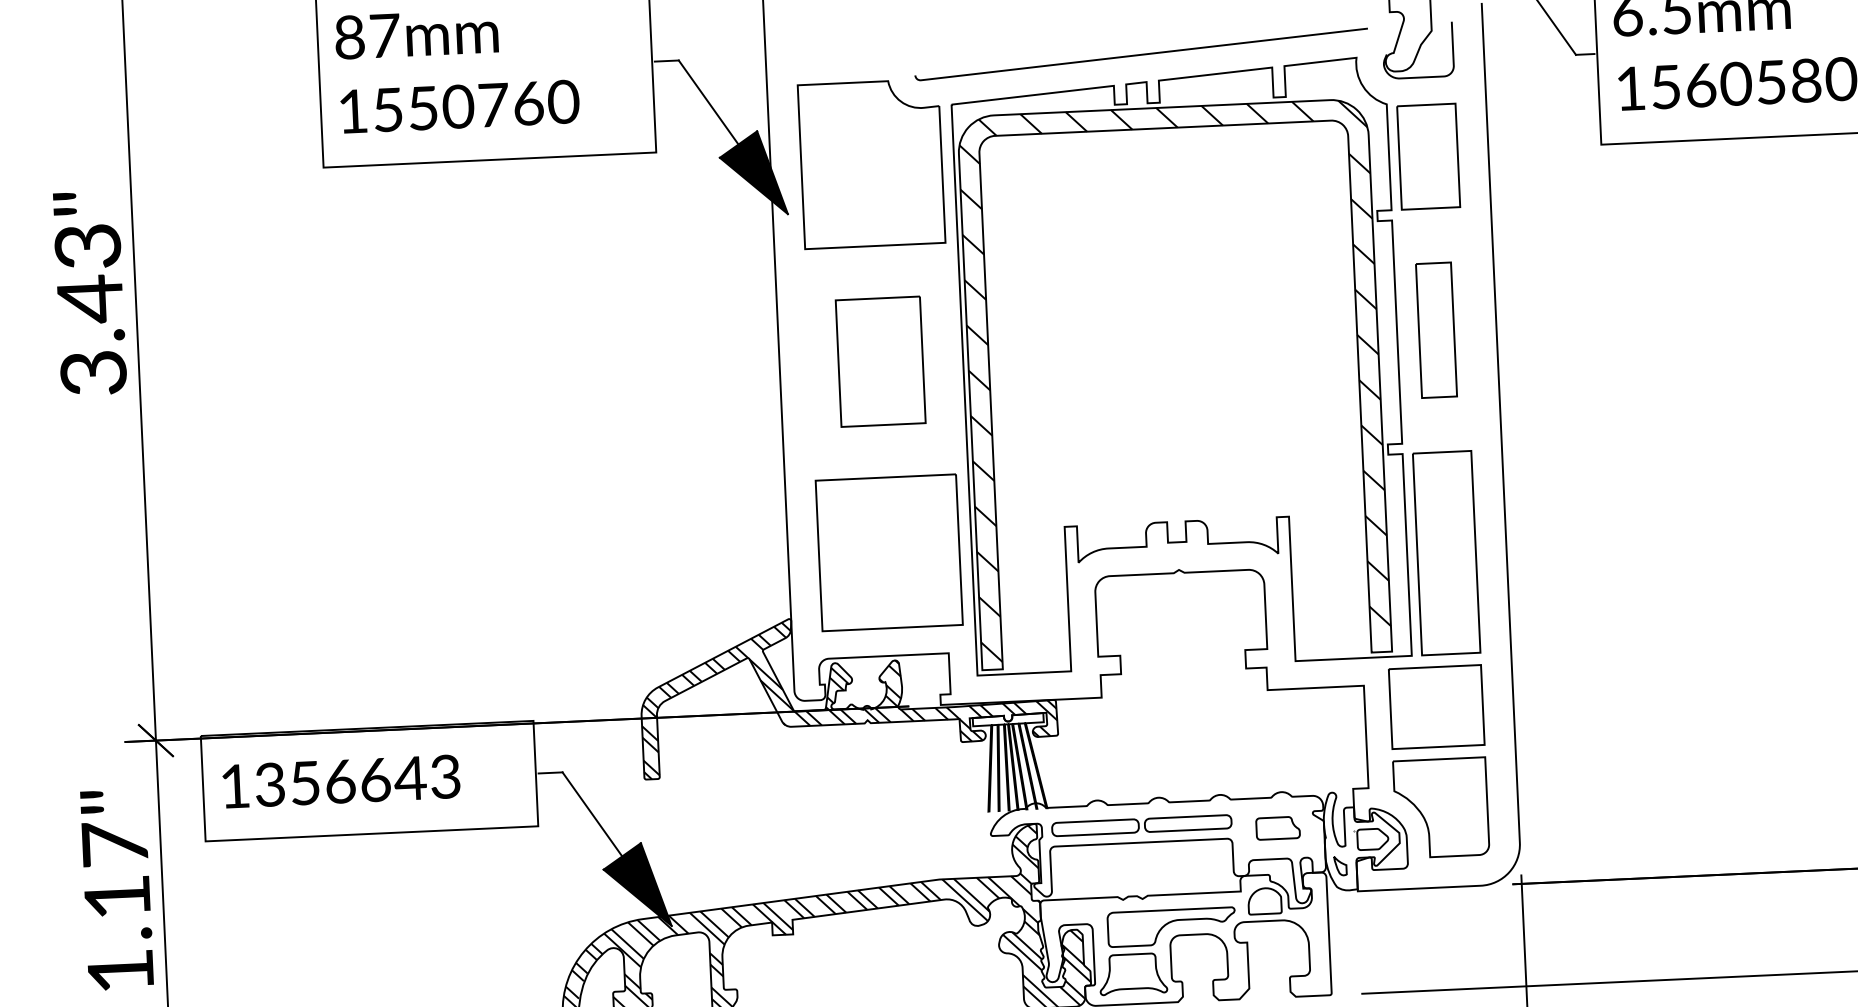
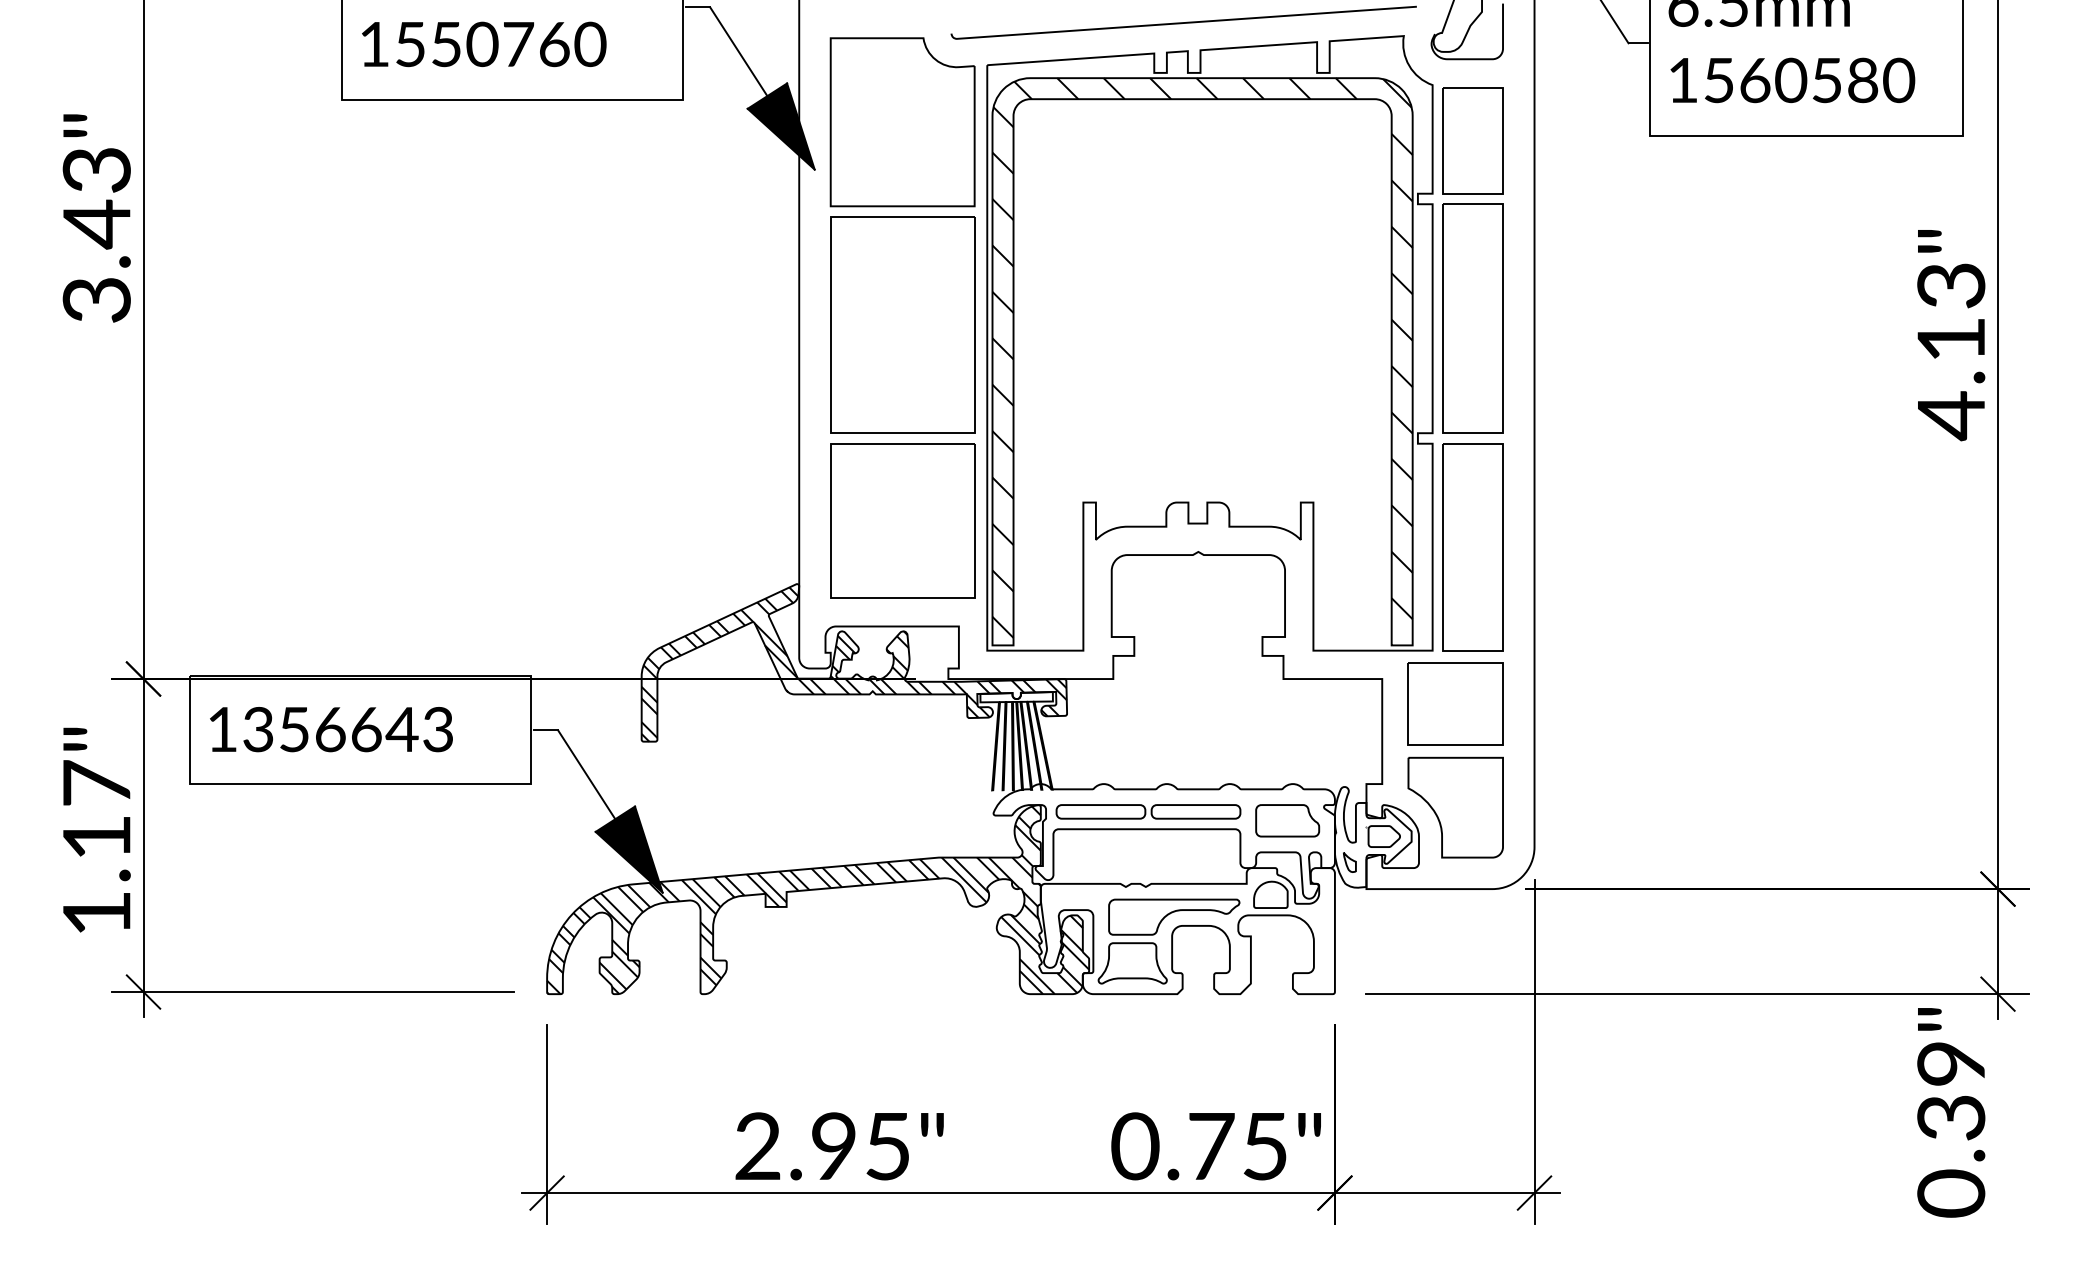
part: (1435, 330) -> (1472, 318), size x1.67
part: (880, 361) -> (902, 324), size x1.67
part: (1277, 827) -> (1287, 820), size x1.43

